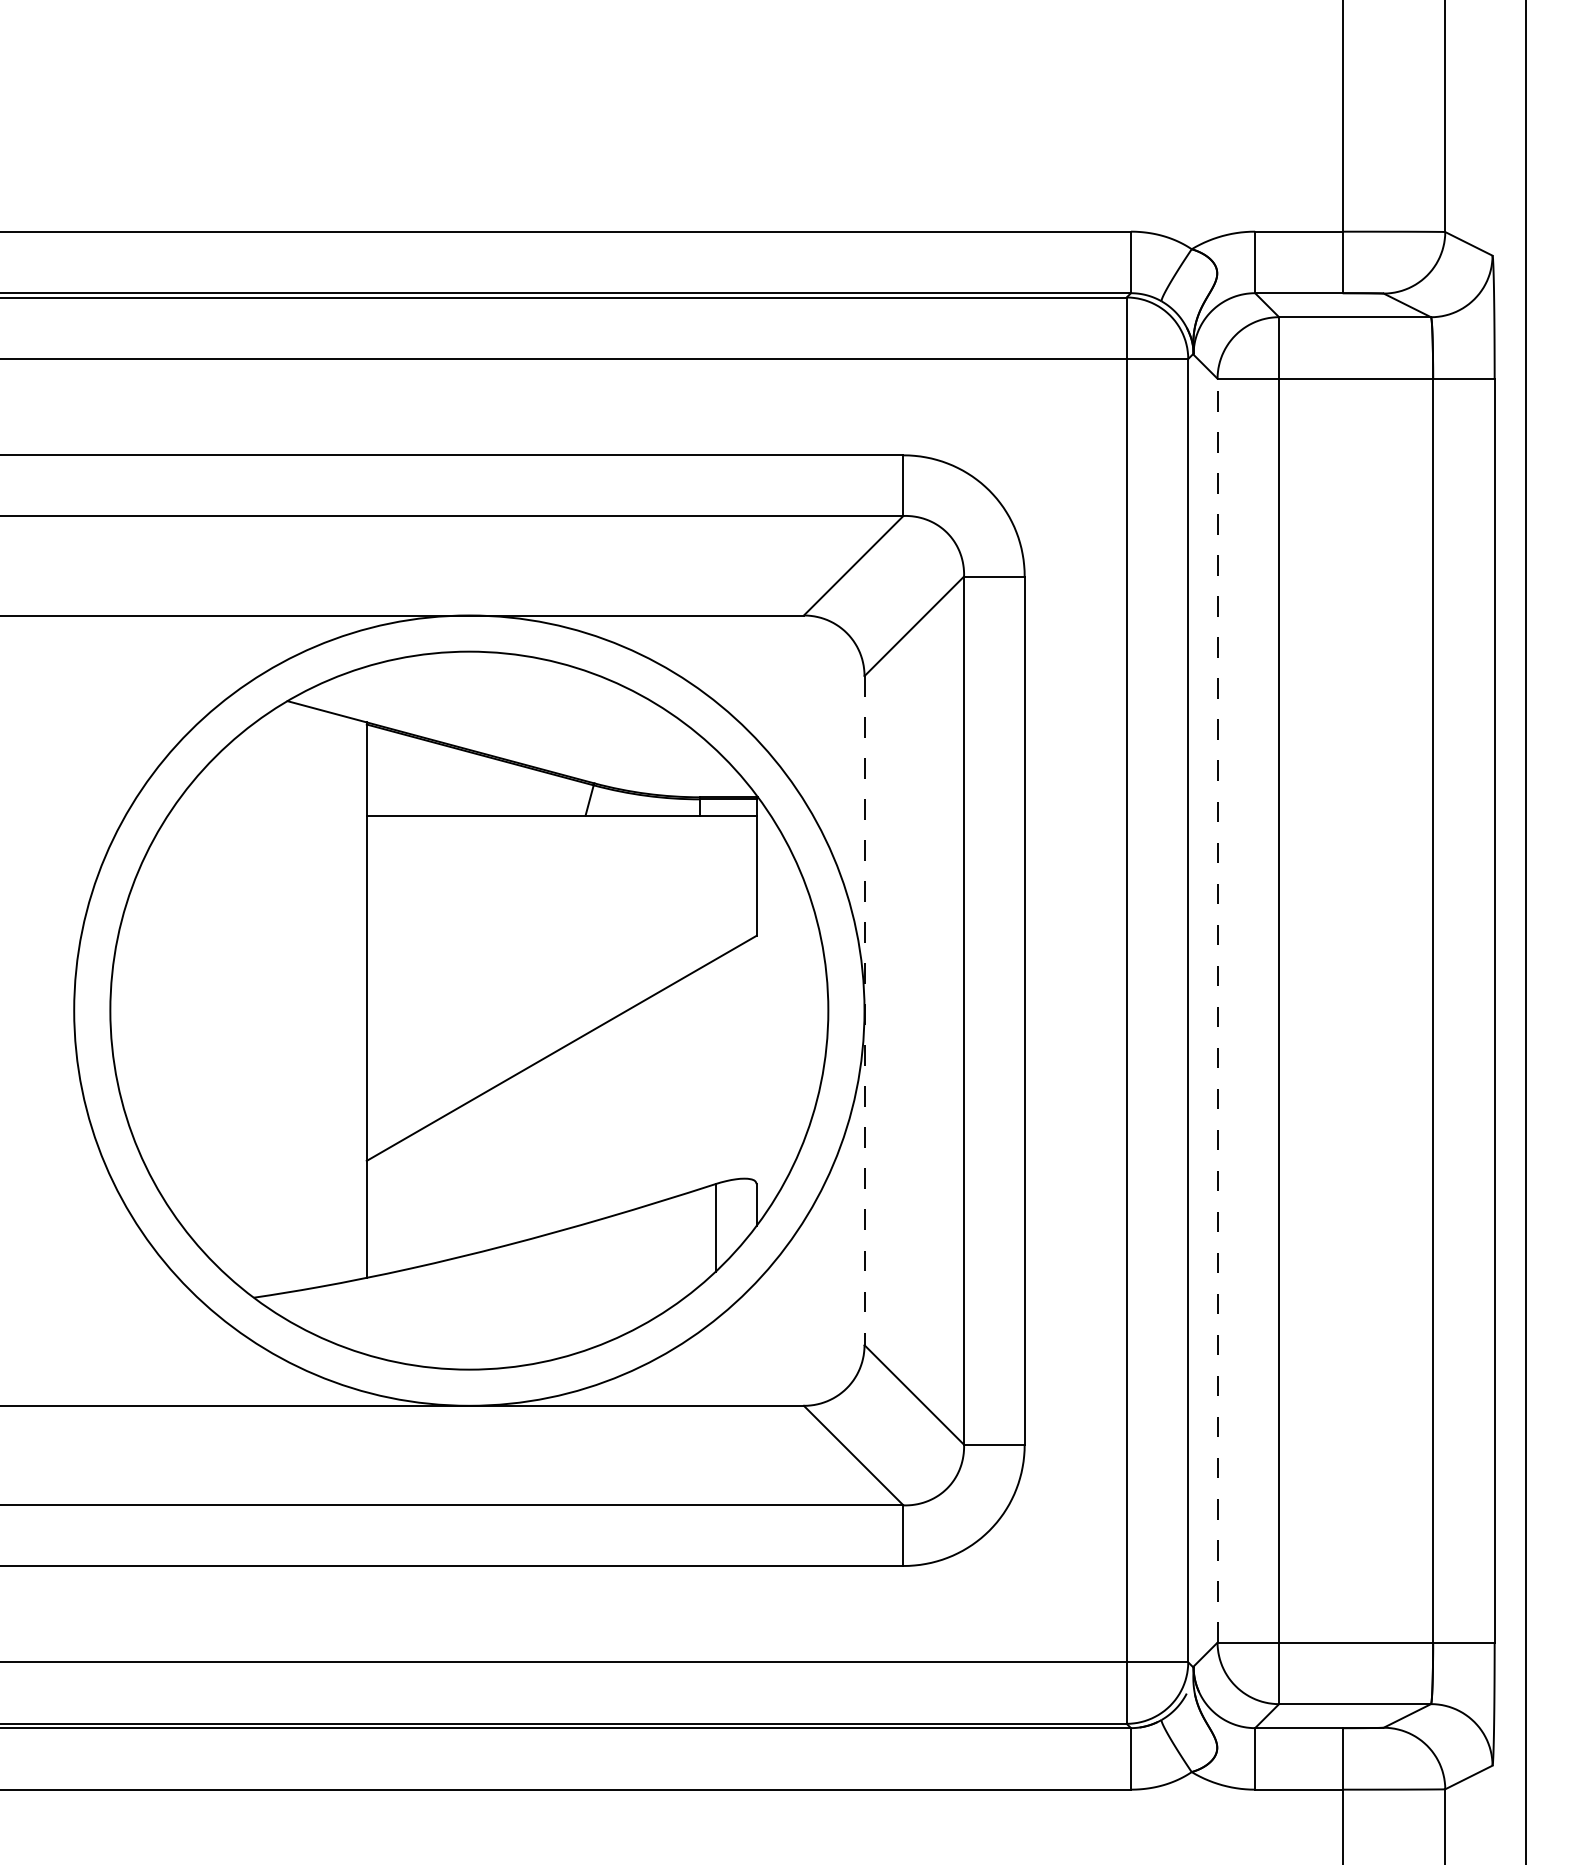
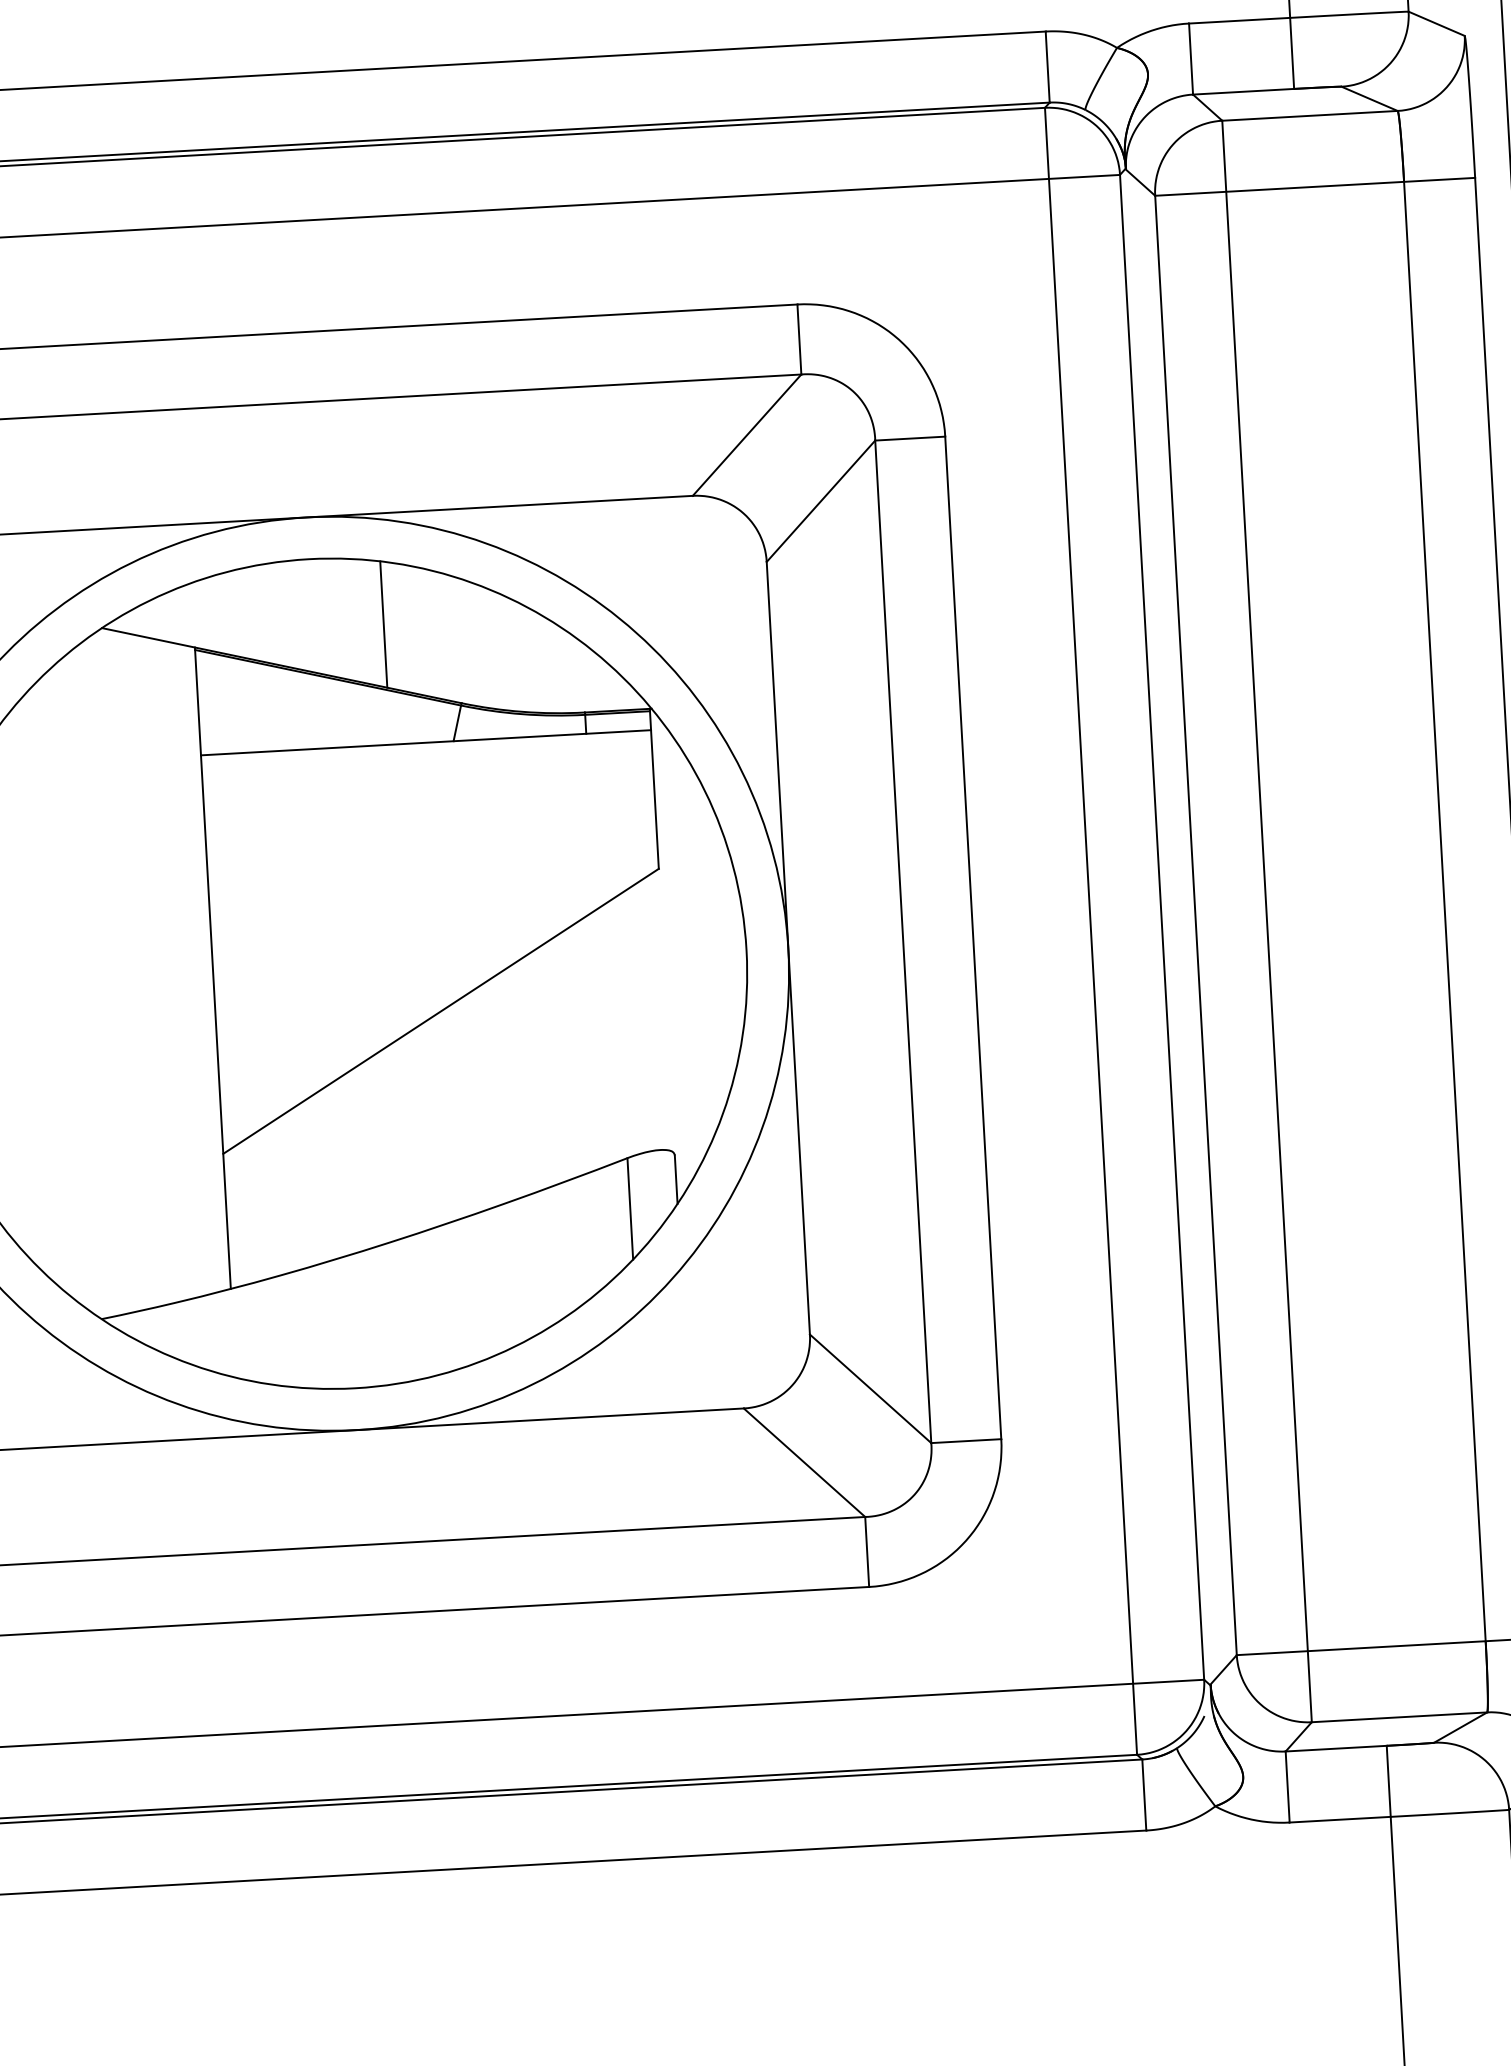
line: (530, 711) -> (383, 624), added
line: (864, 1010) -> (788, 948), dashed -> solid
line: (1217, 1010) -> (1195, 925), dashed -> solid

